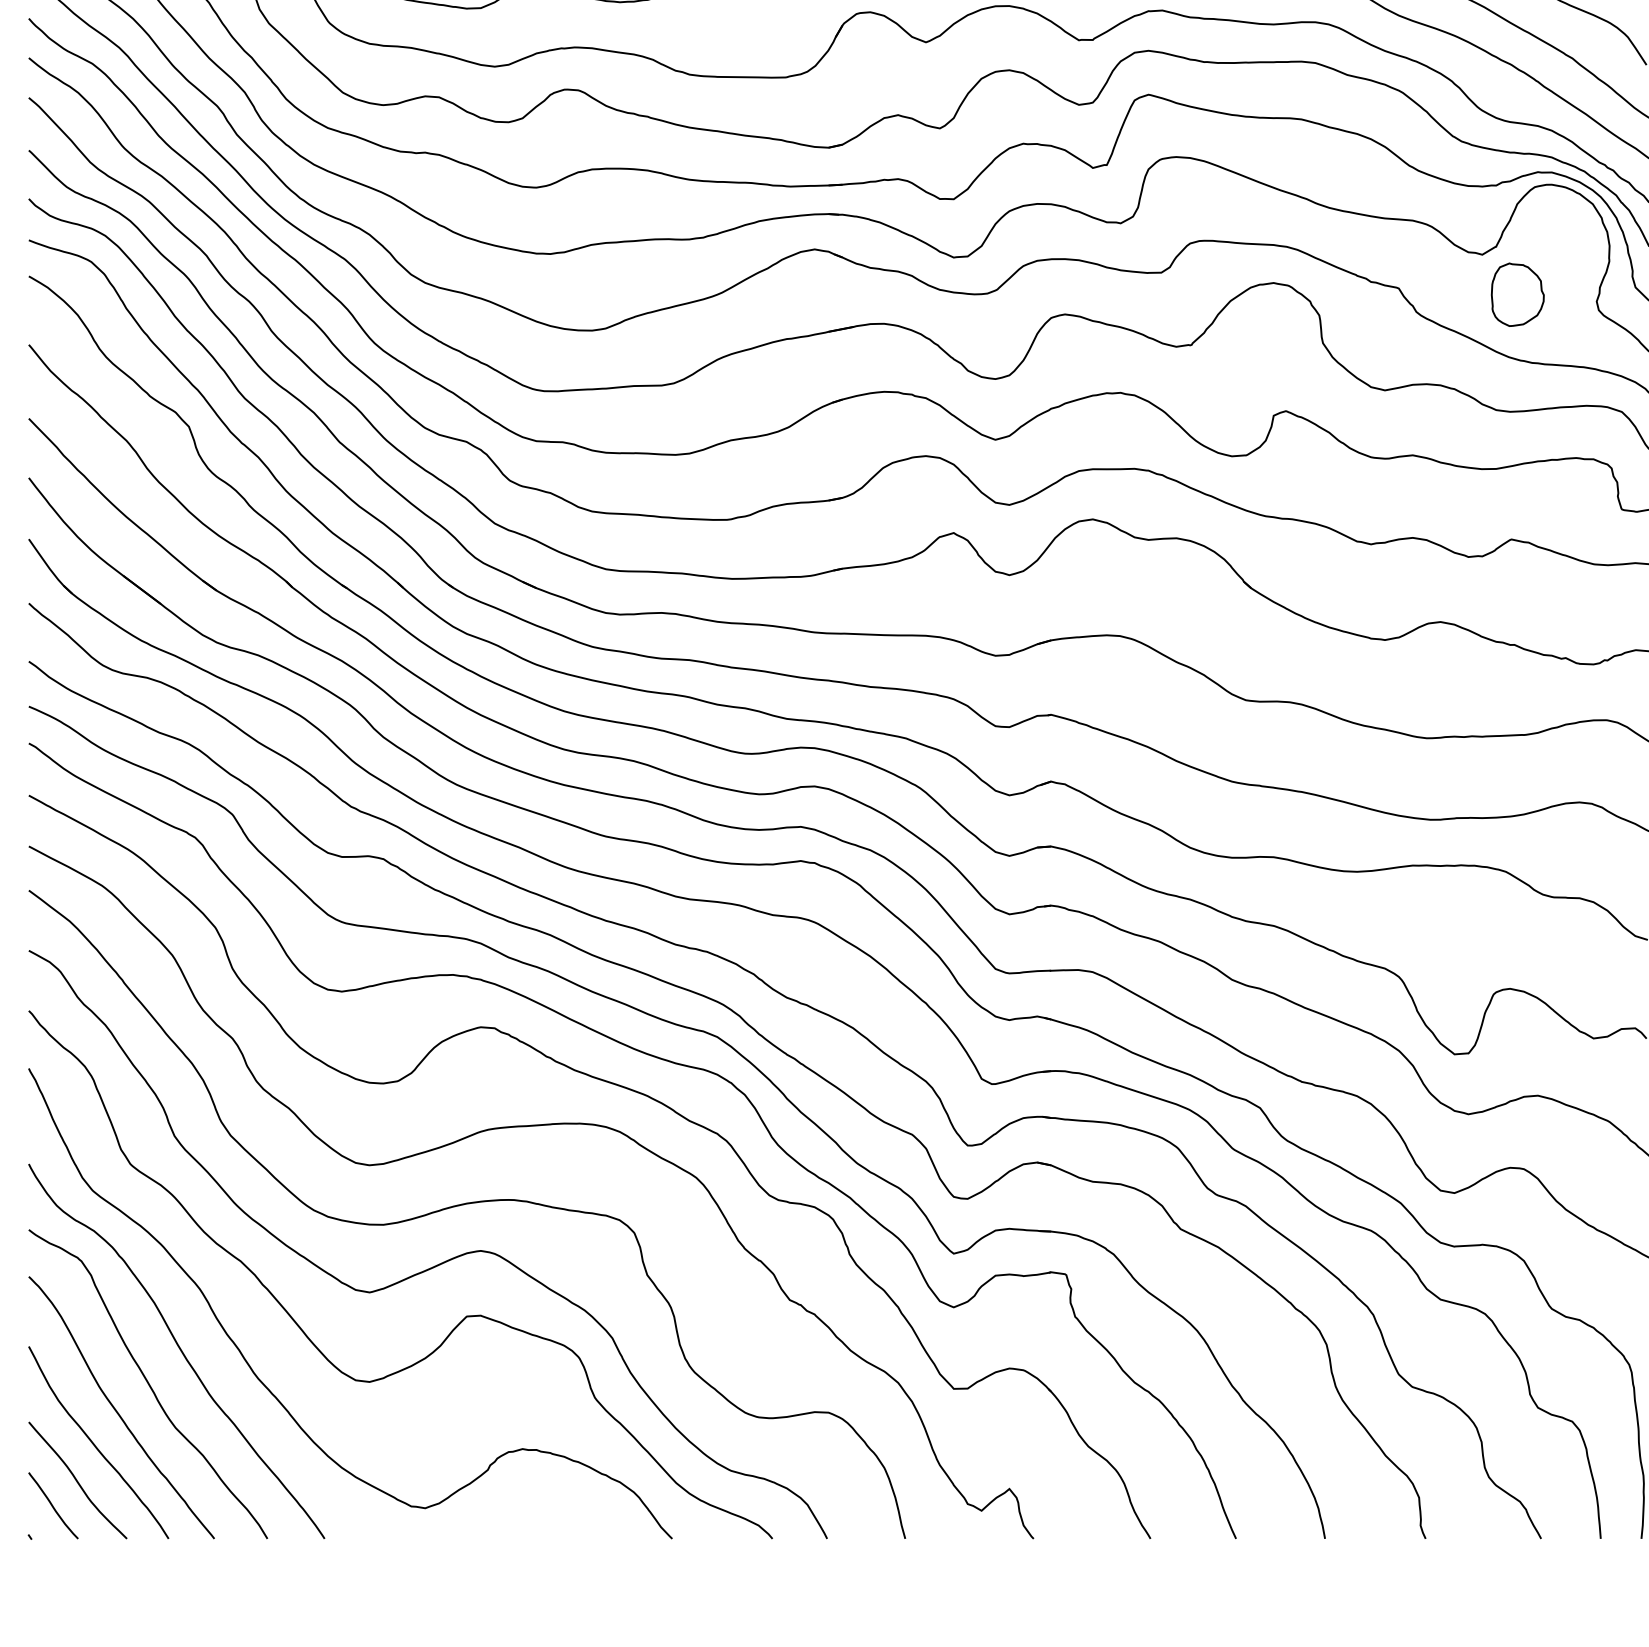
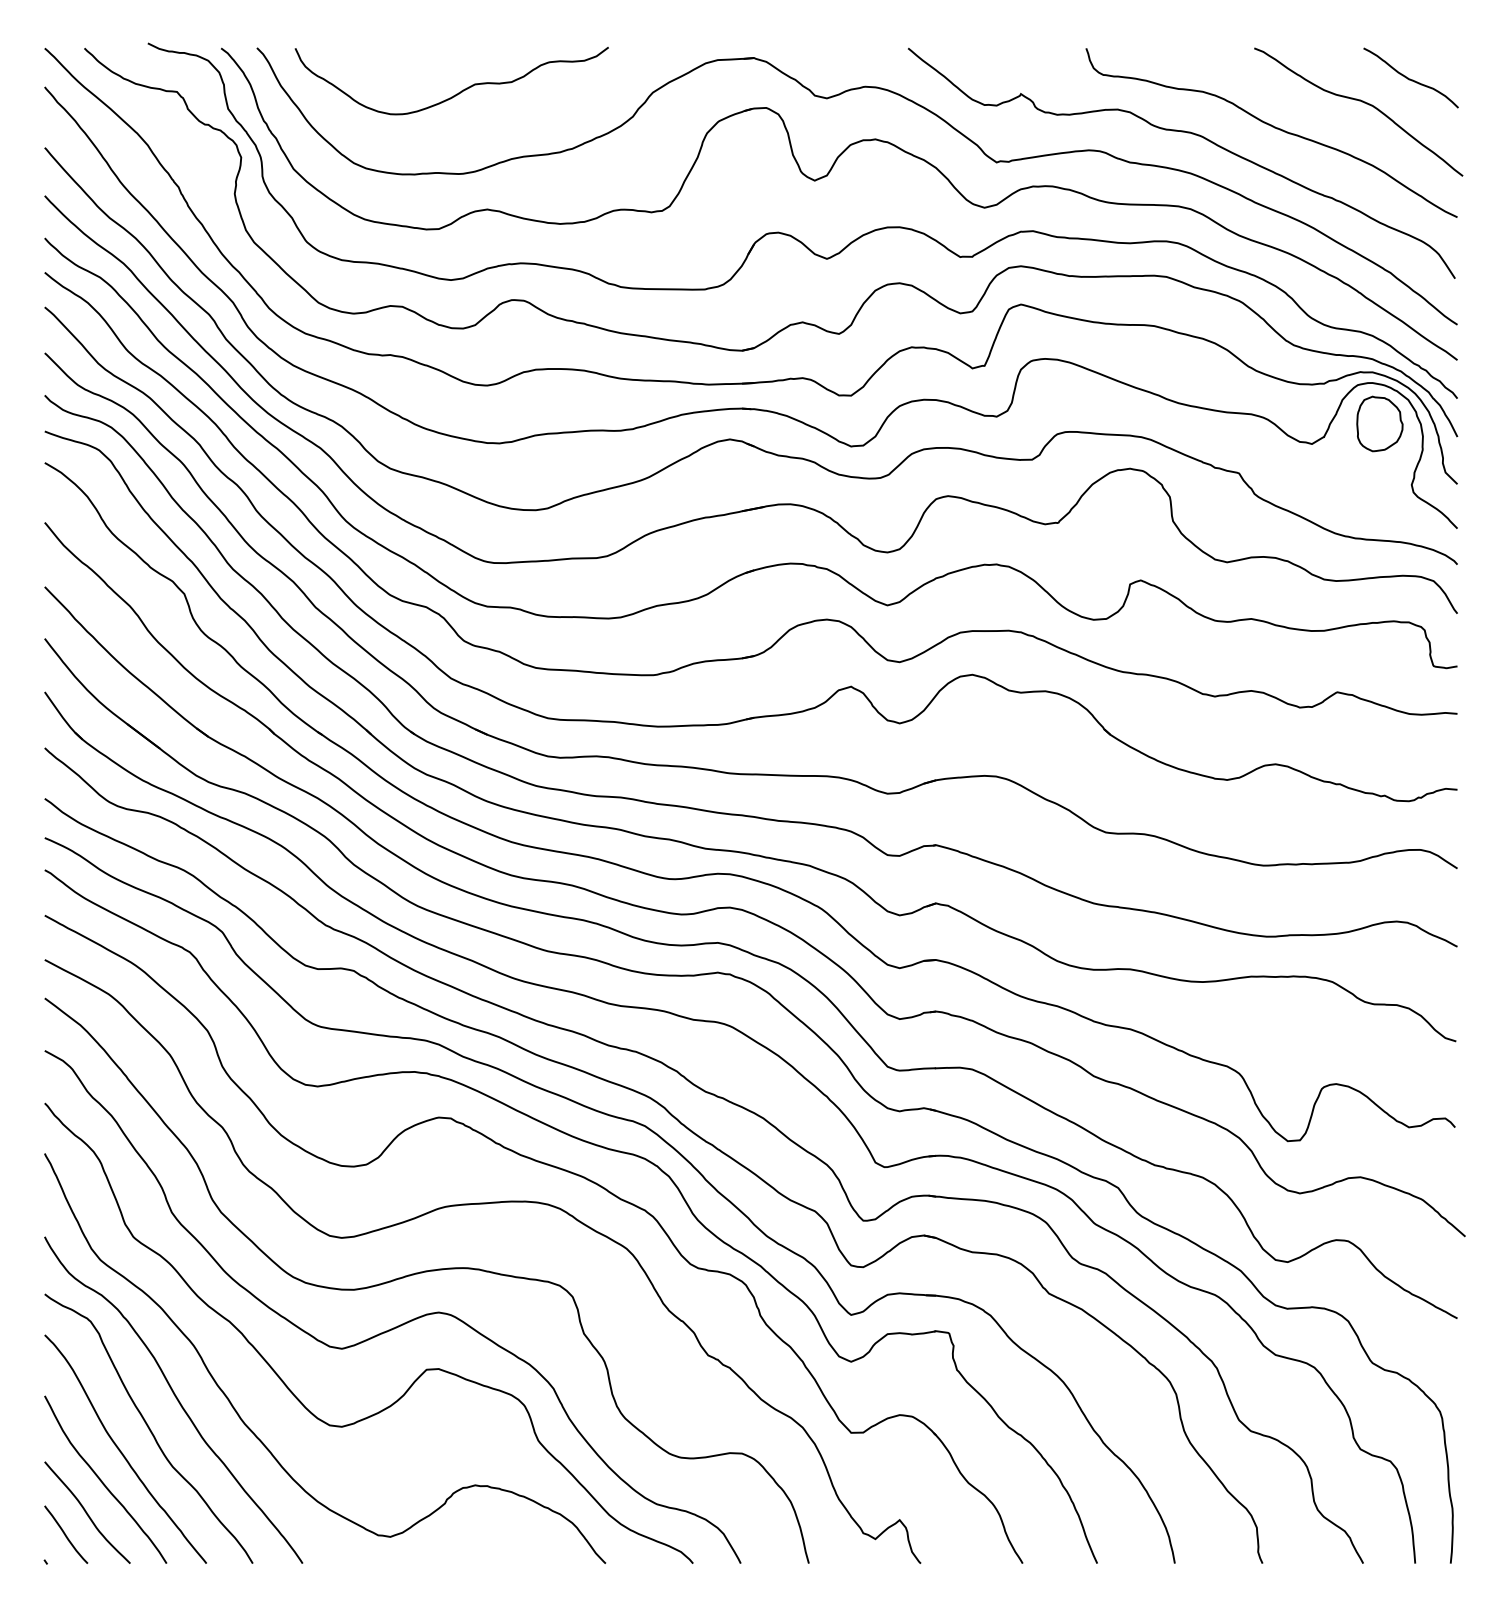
part: (1517, 294) -> (1379, 423), moved

